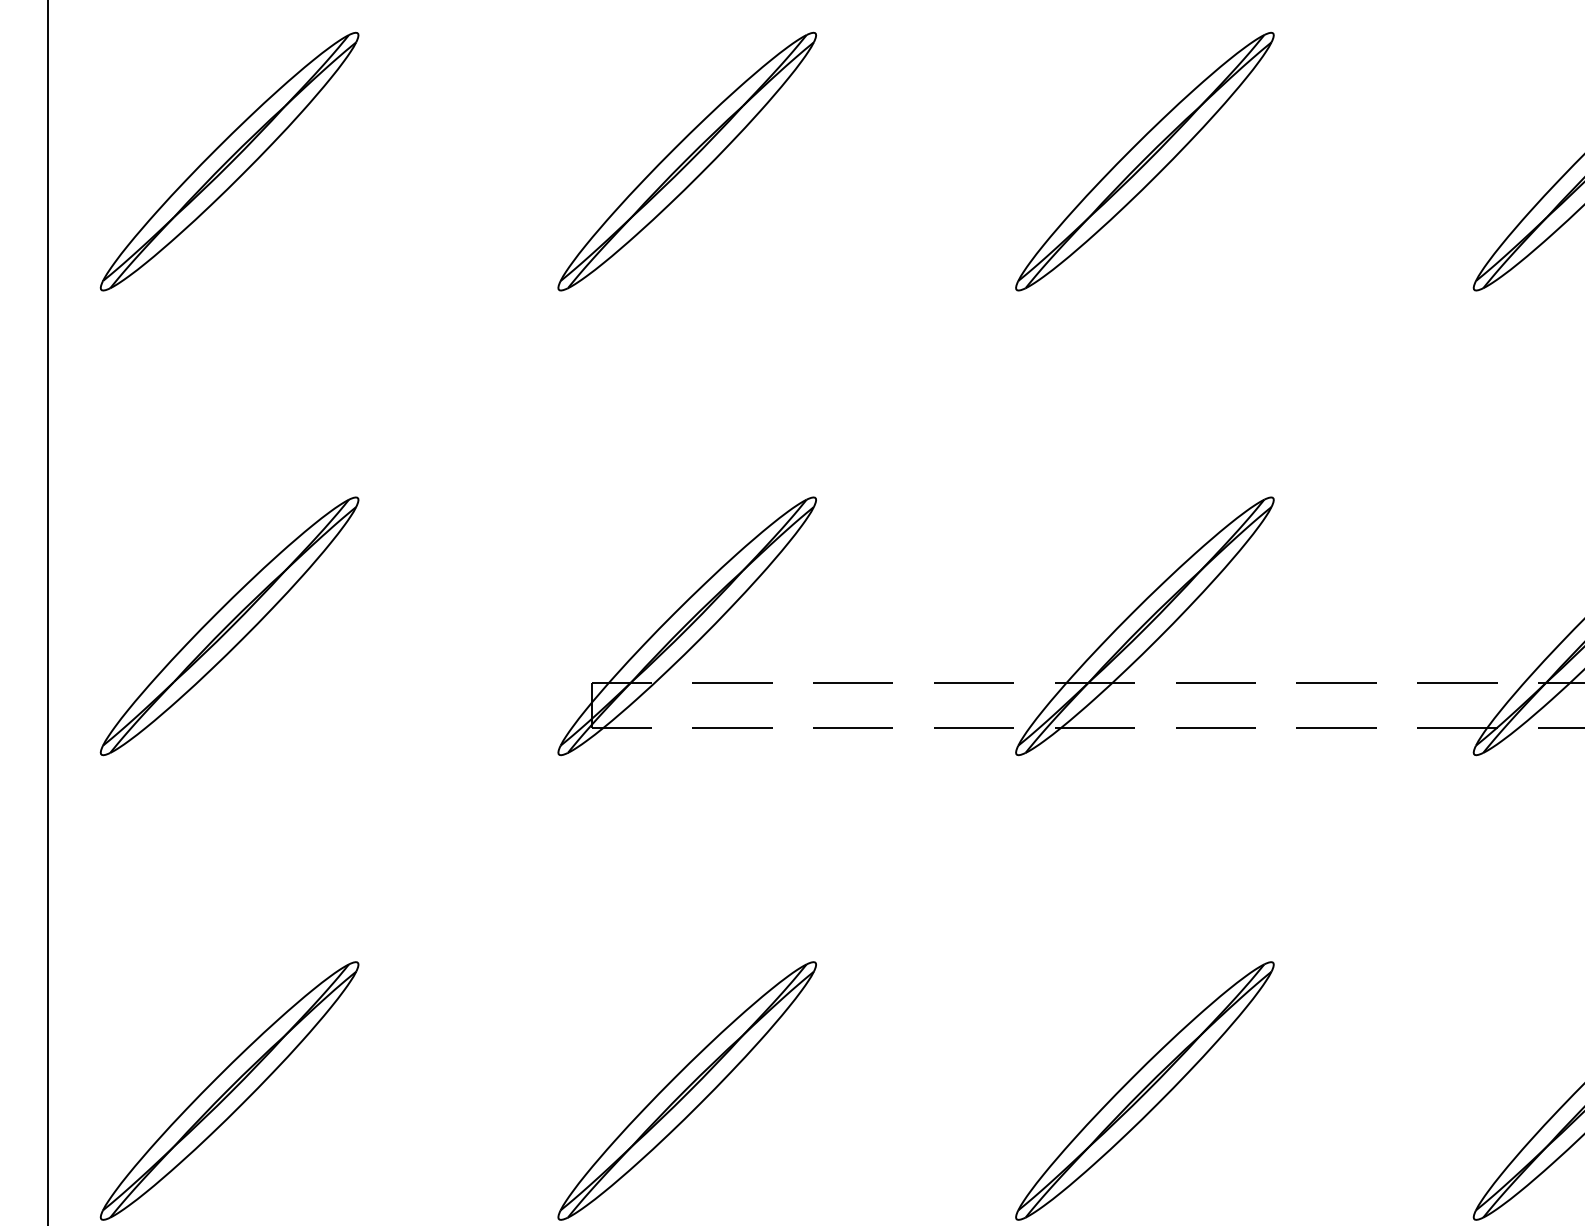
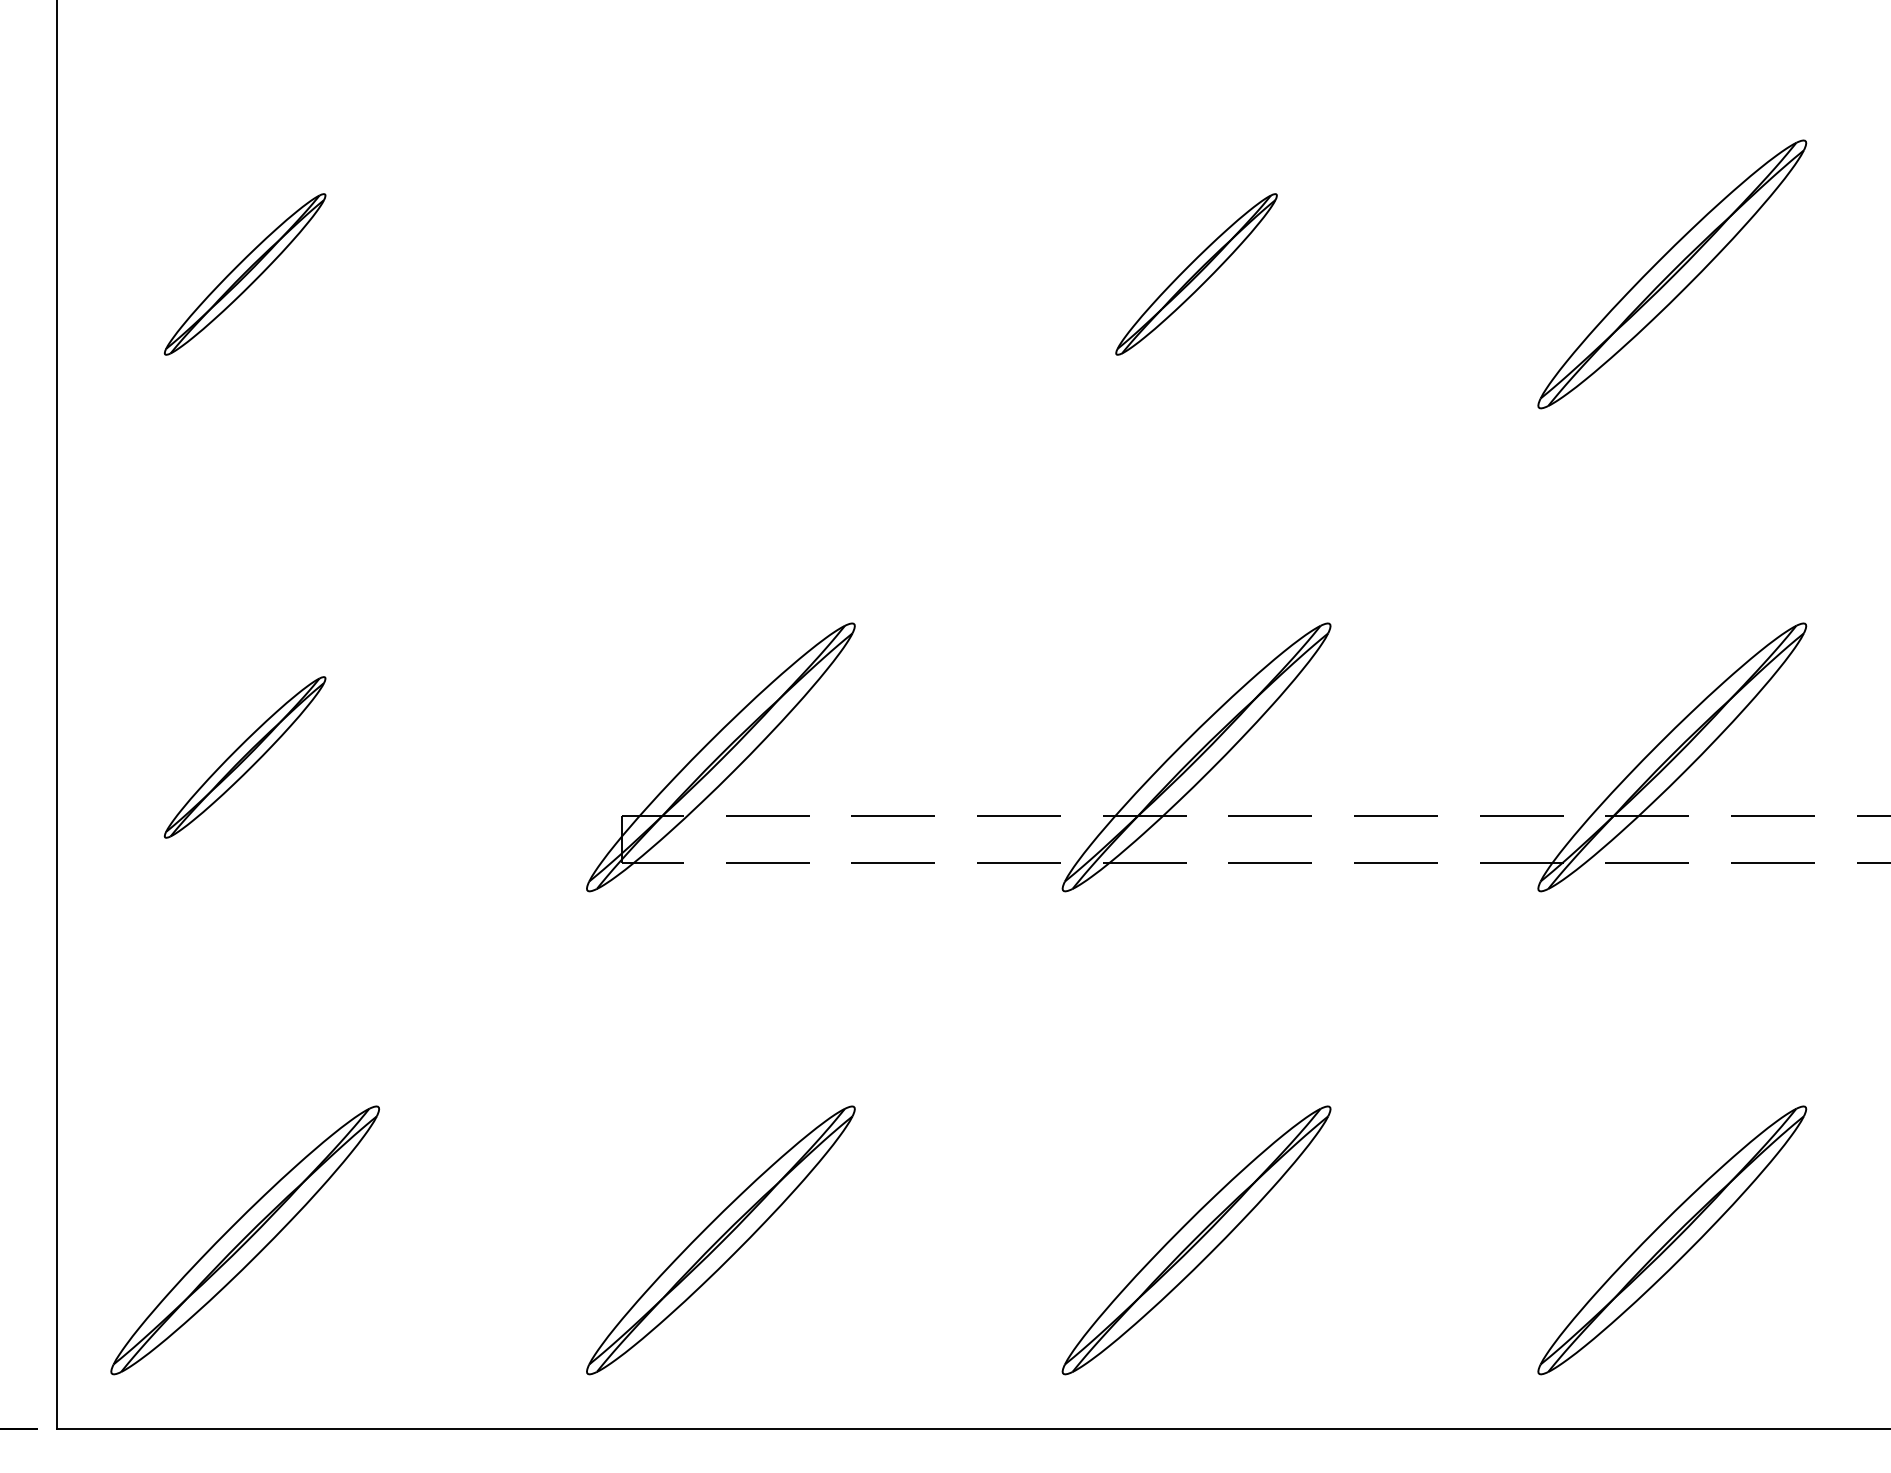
part: (228, 161) -> (244, 274), size x0.6
part: (686, 161) -> (720, 274), removed
part: (1144, 161) -> (1196, 274), size x0.6
part: (228, 626) -> (244, 757), size x0.6

